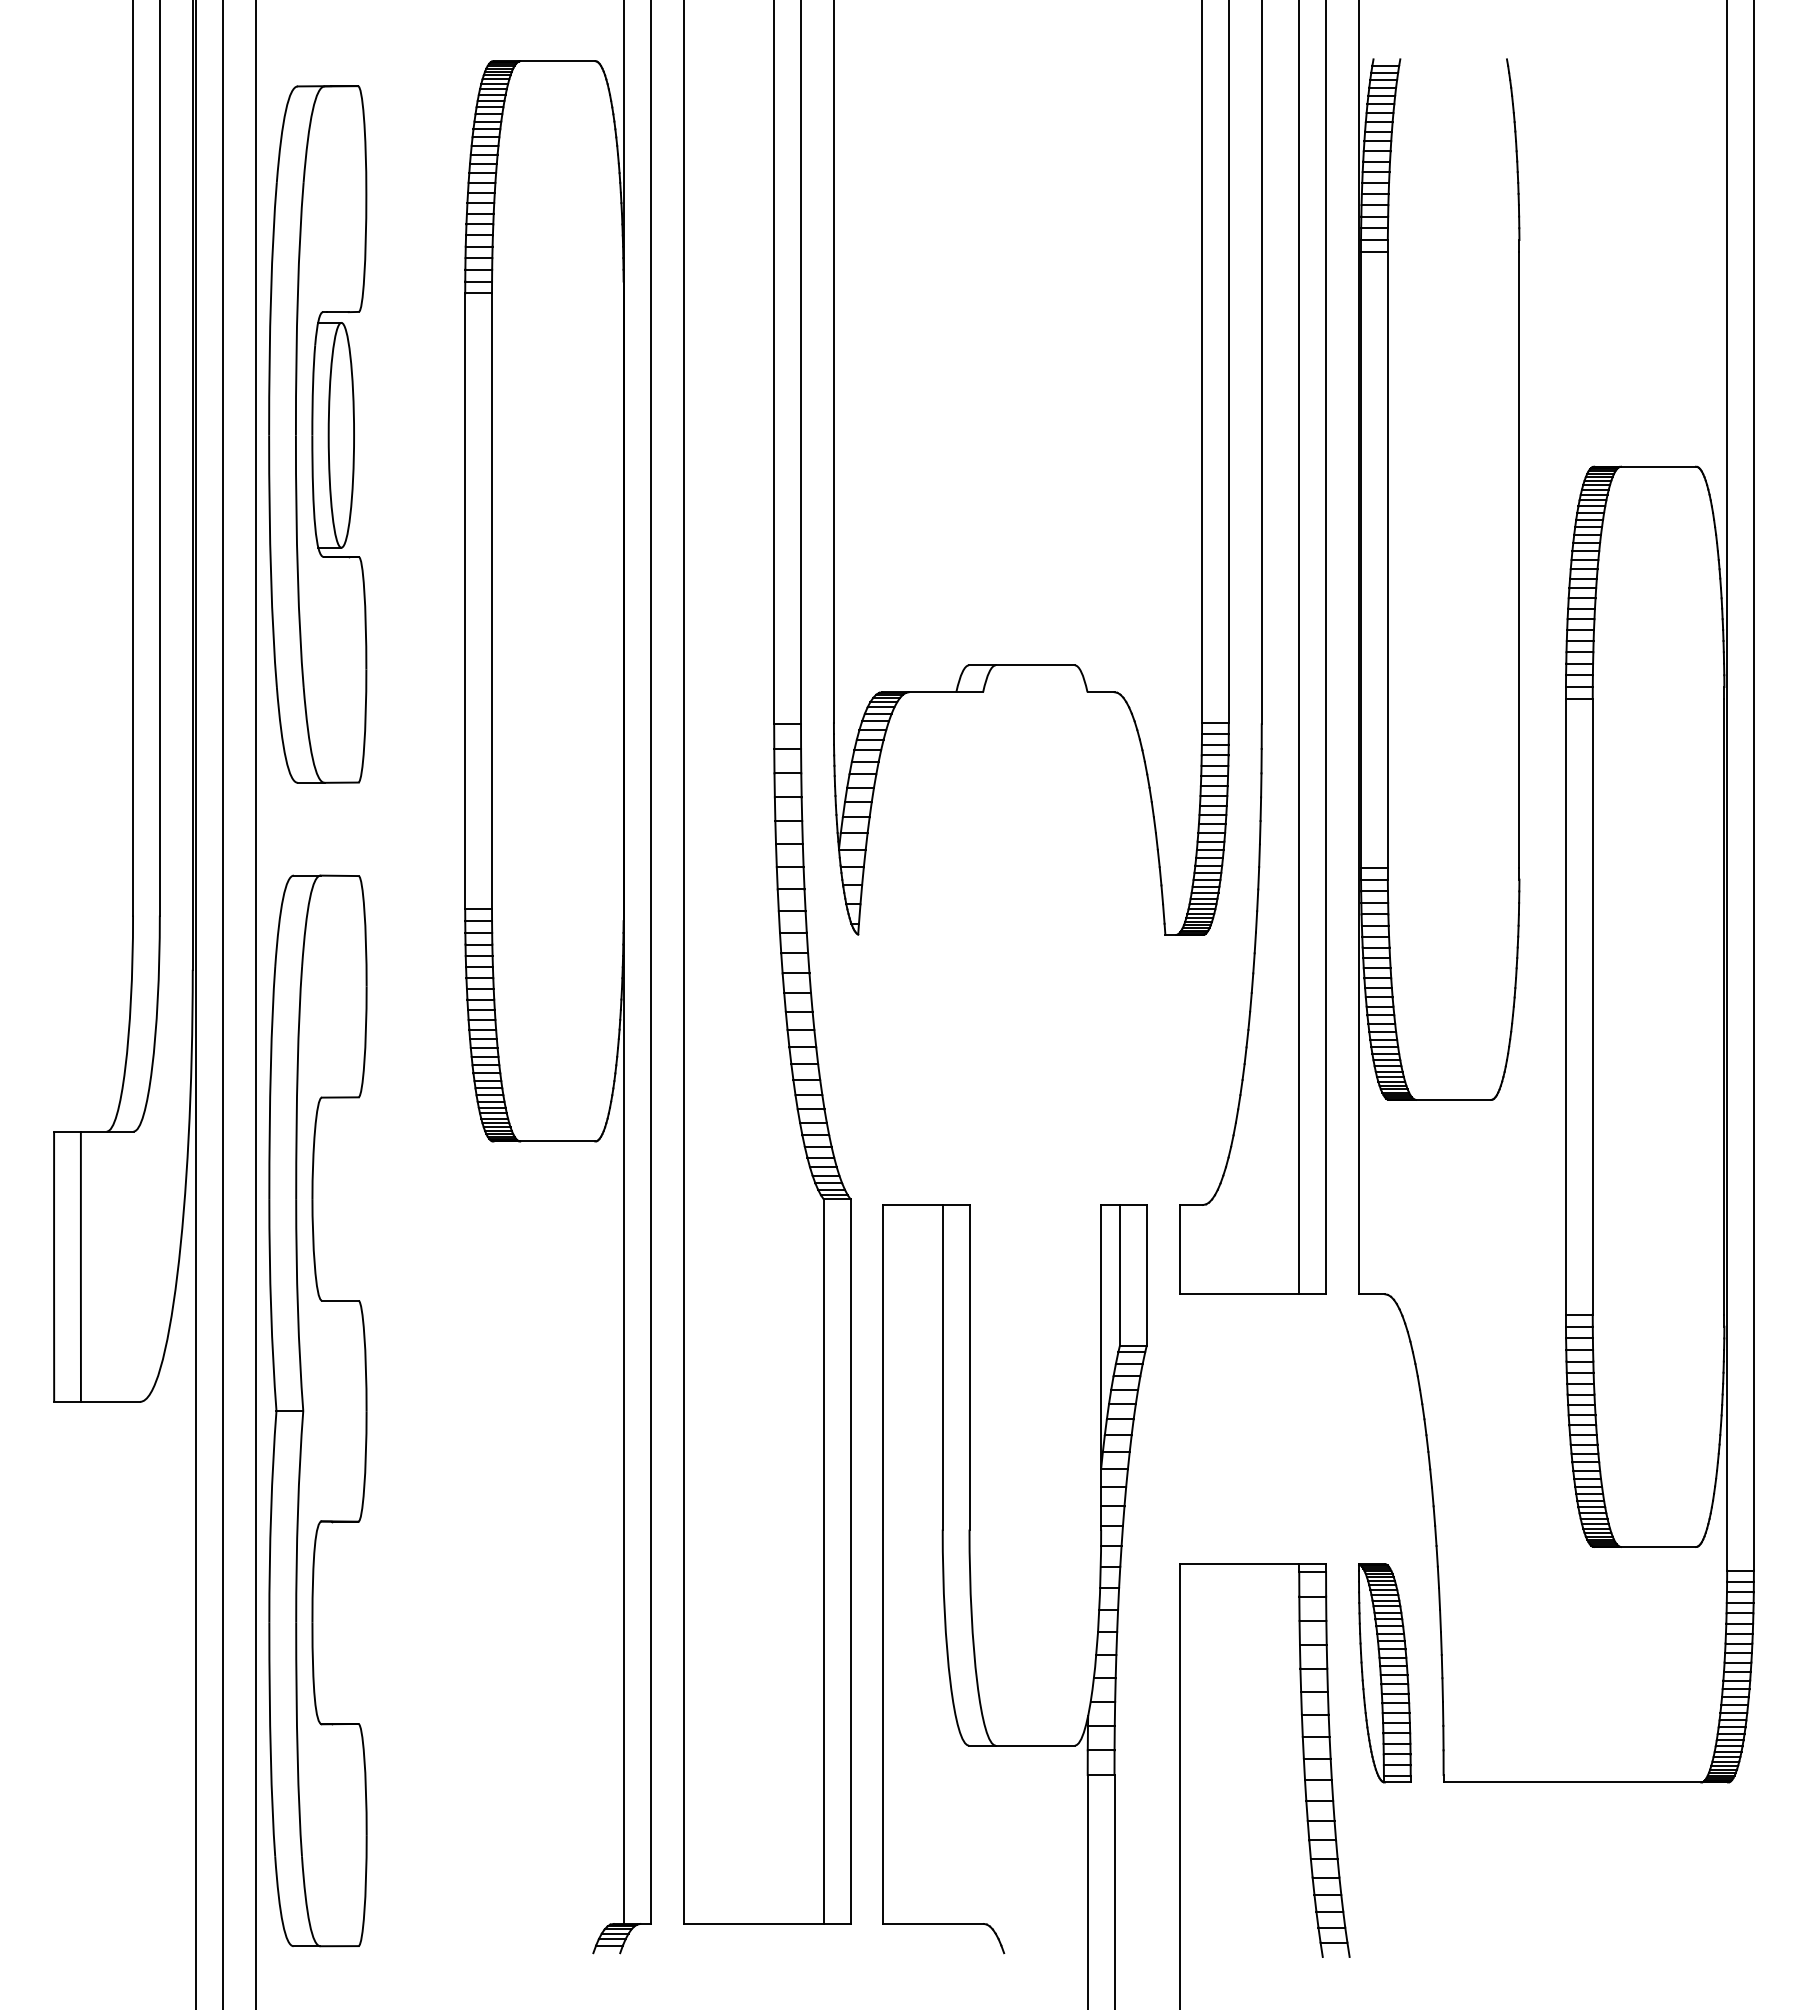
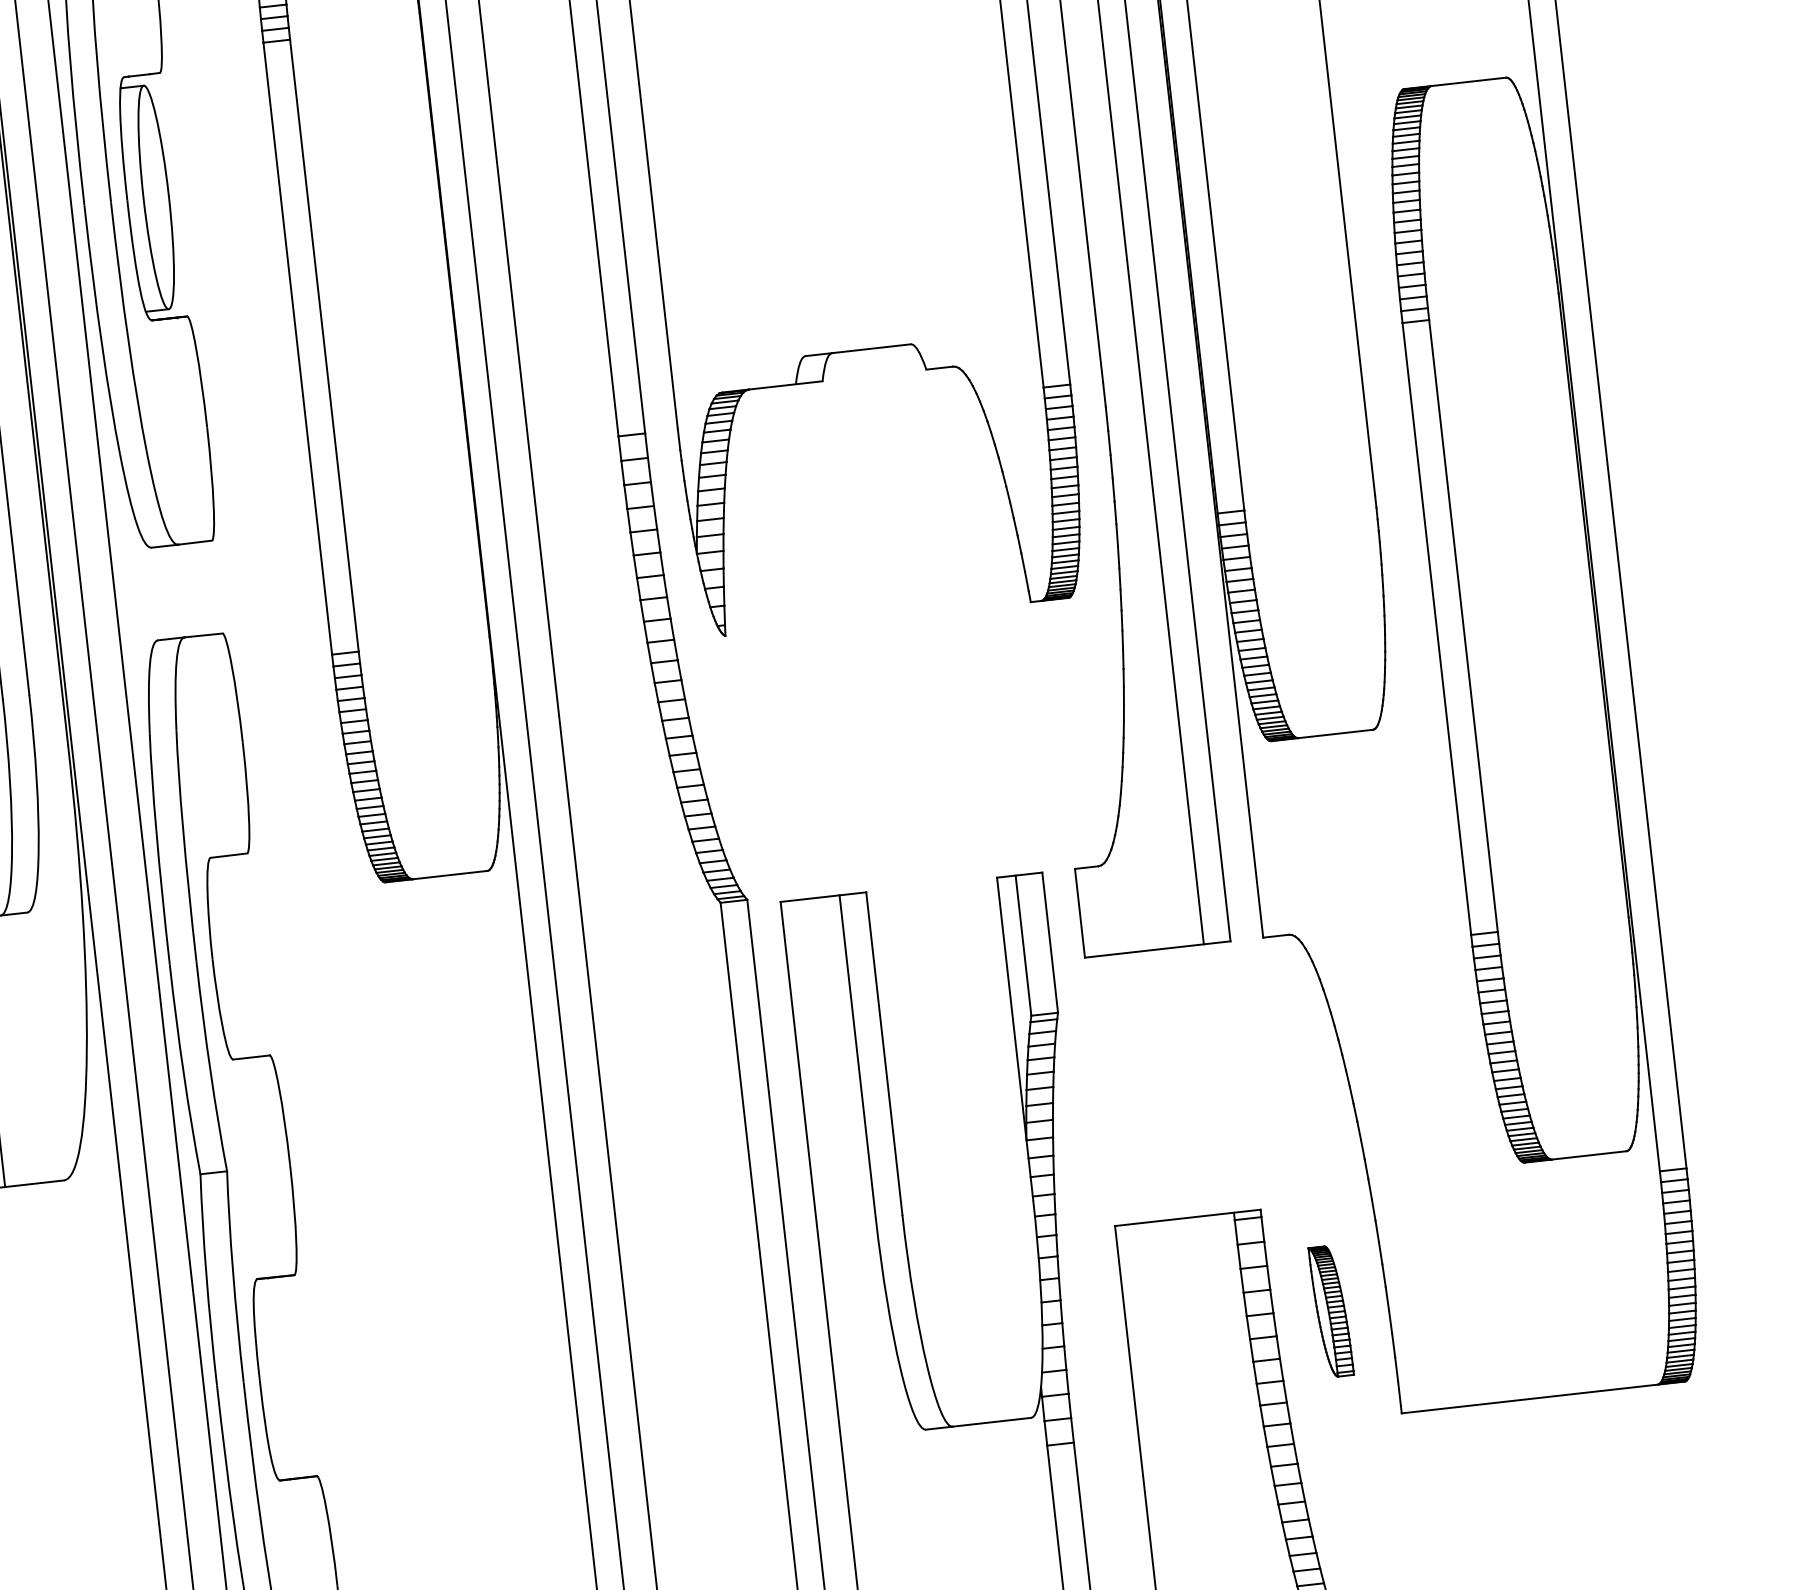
part: (1384, 1673) -> (1330, 1311), size x0.6

